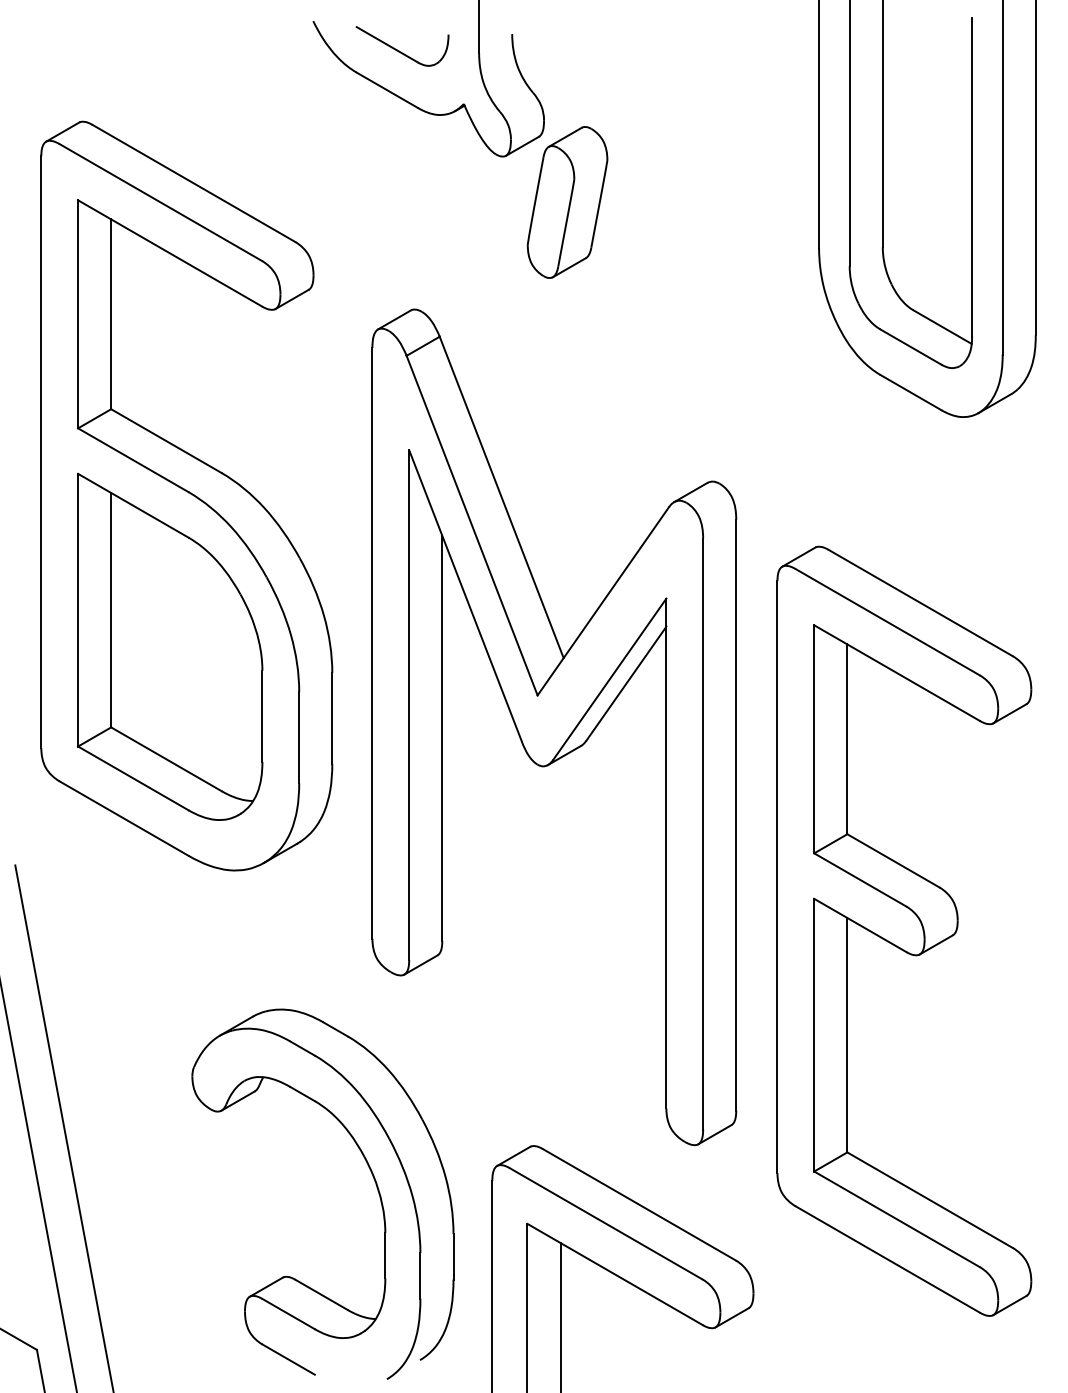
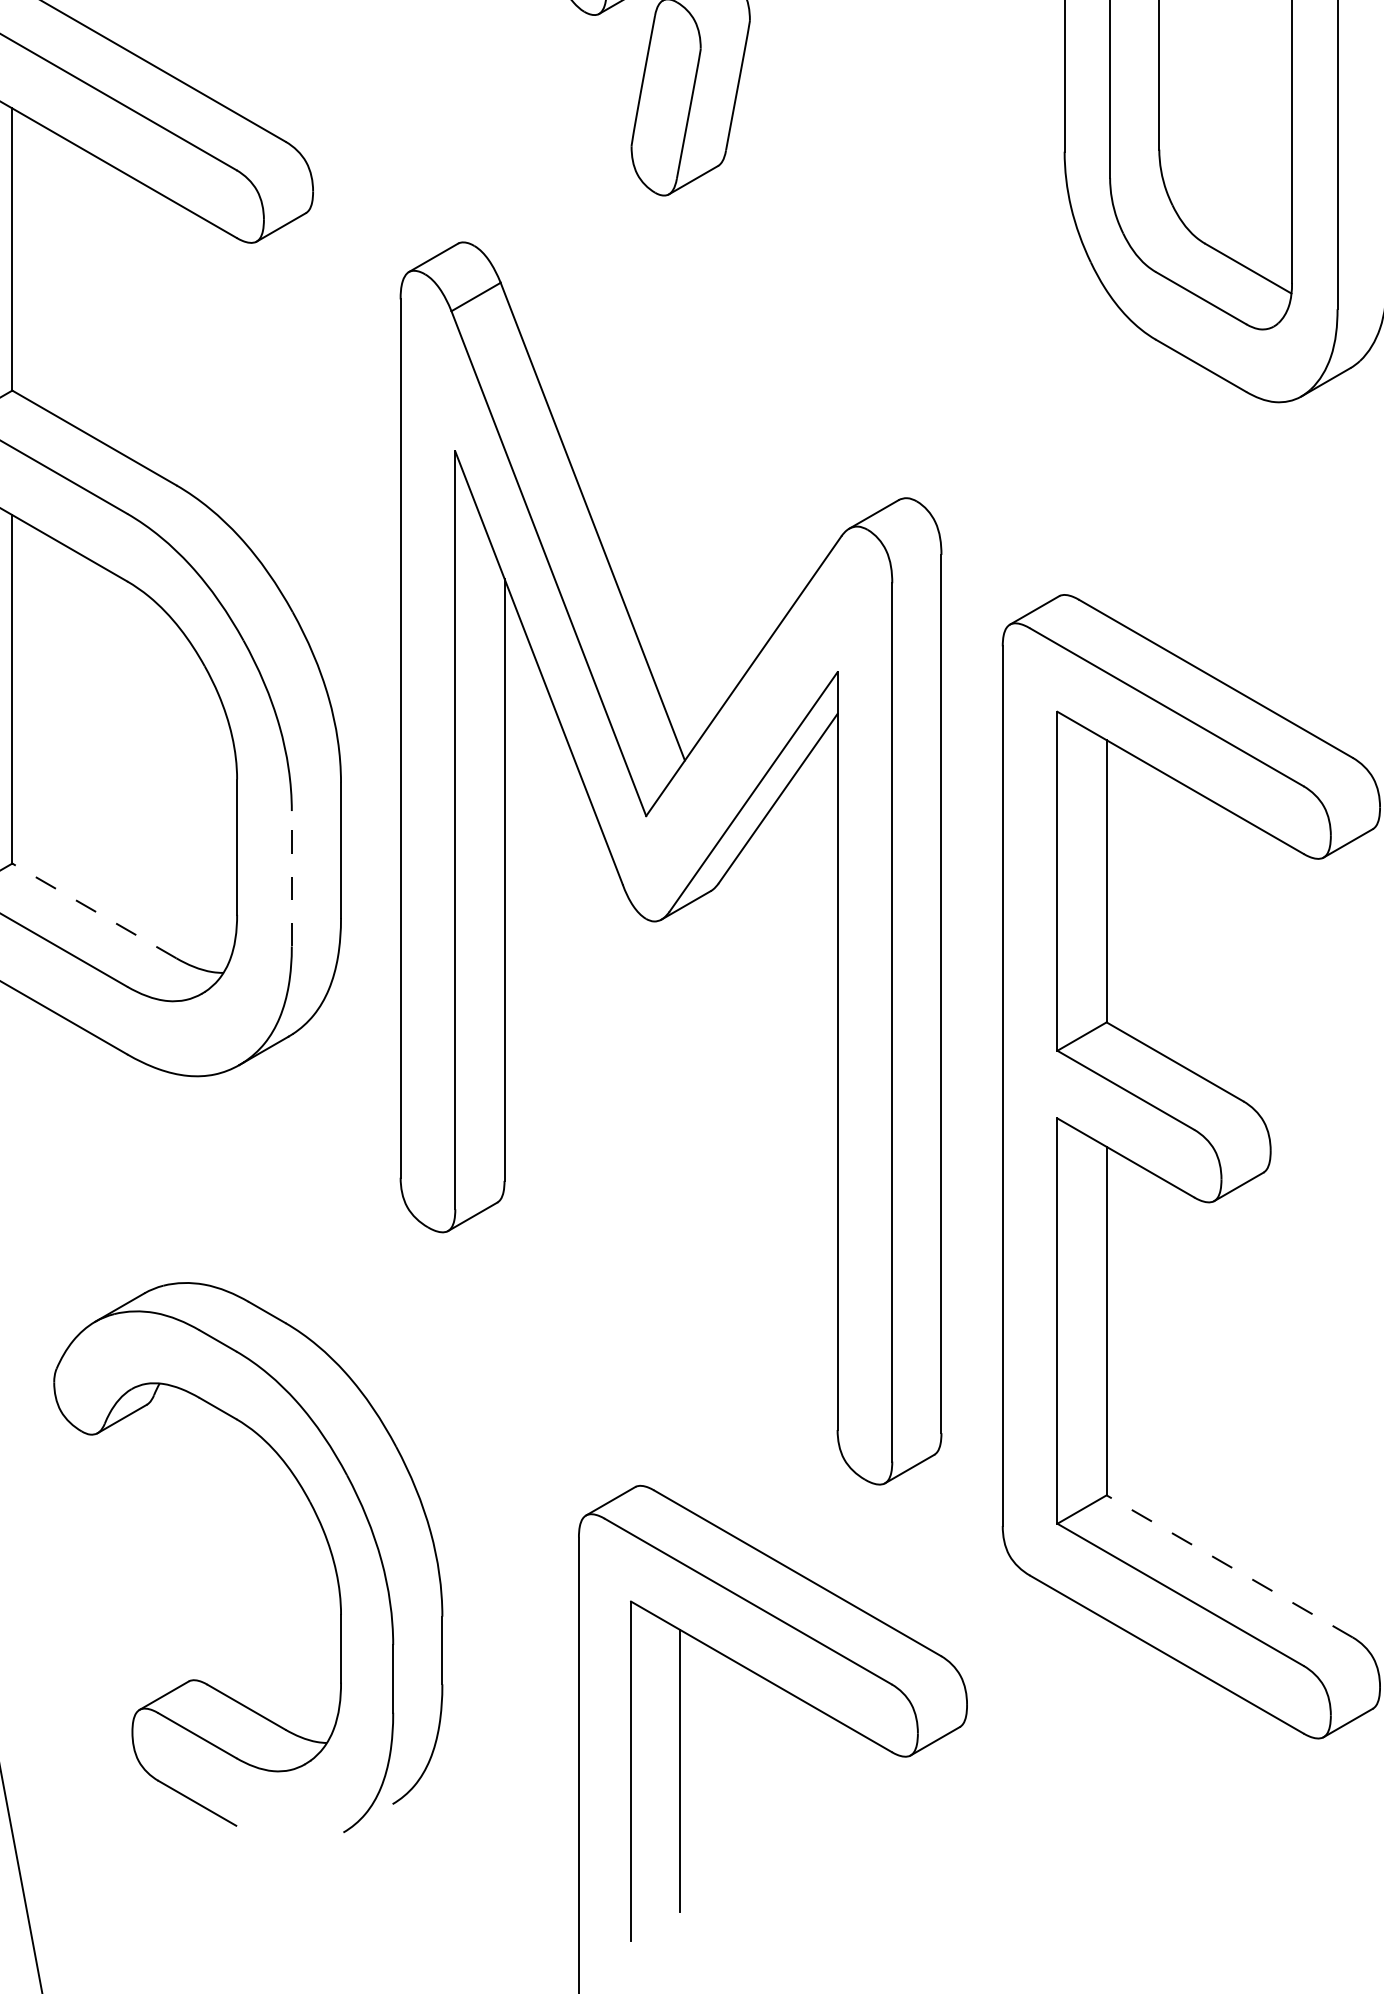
line: (299, 737) -> (292, 878), solid -> dashed
line: (166, 759) -> (94, 911), solid -> dashed
part: (371, 1174) -> (320, 1528), moved
line: (930, 1200) -> (1230, 1566), solid -> dashed

